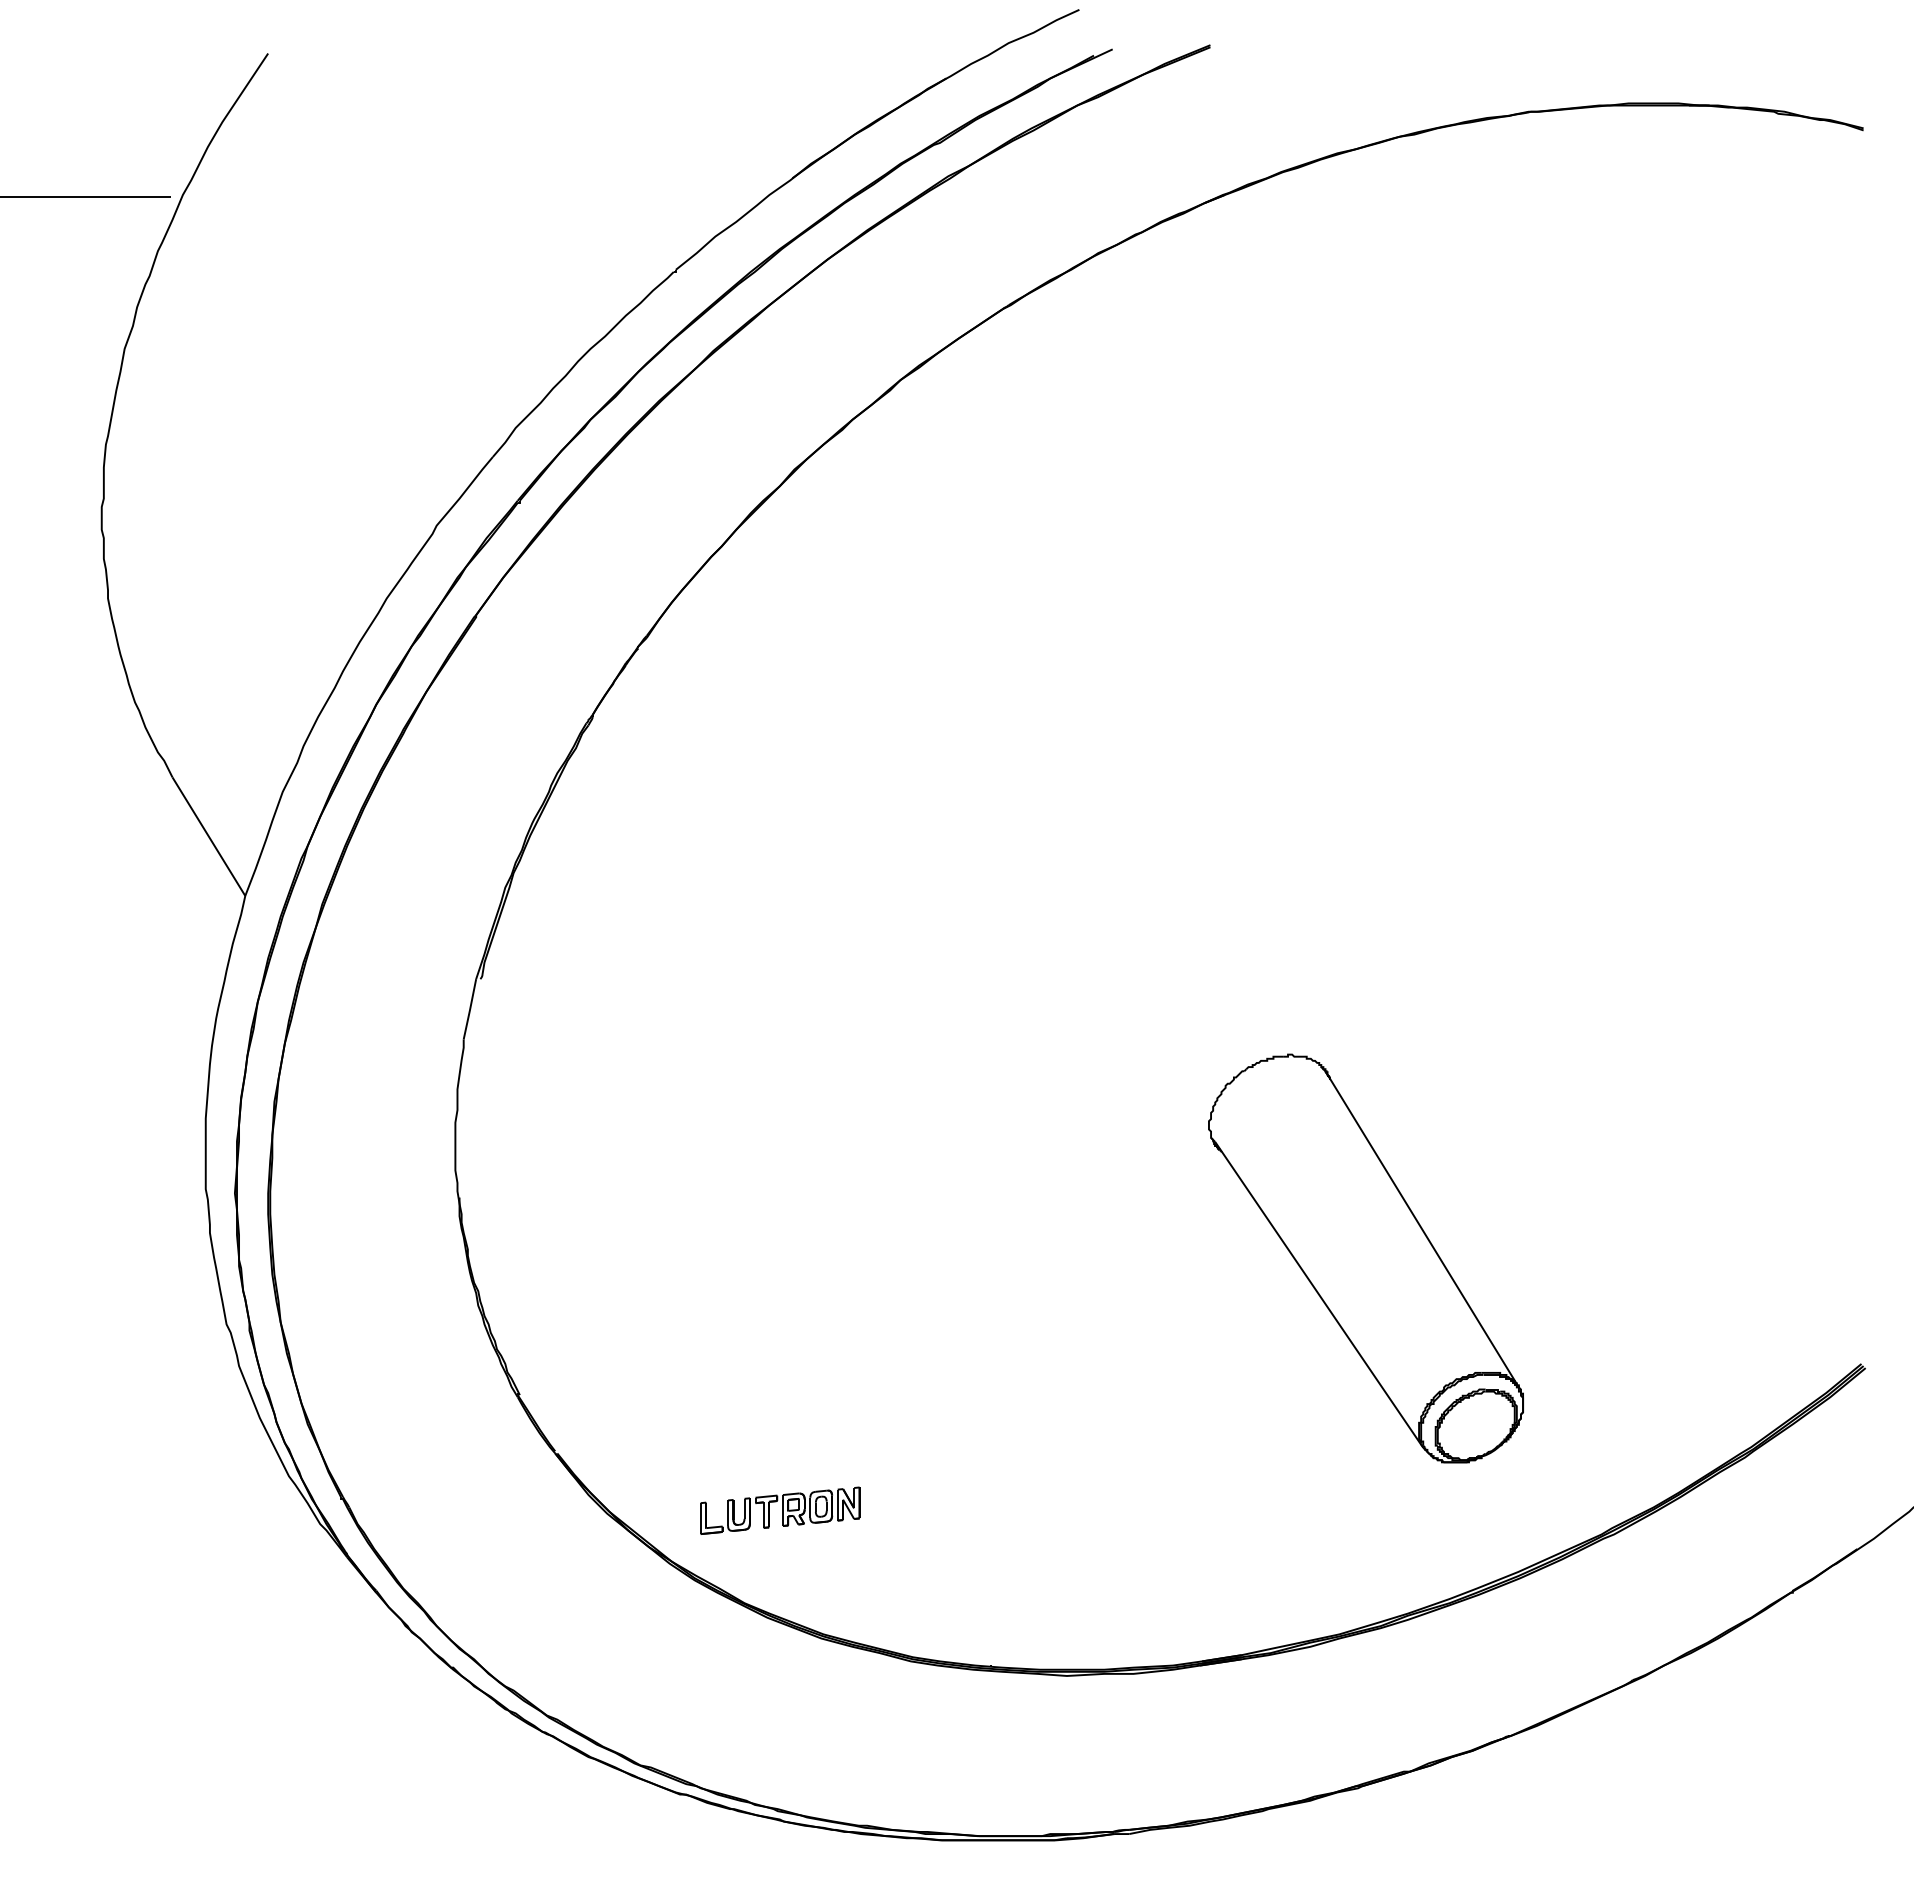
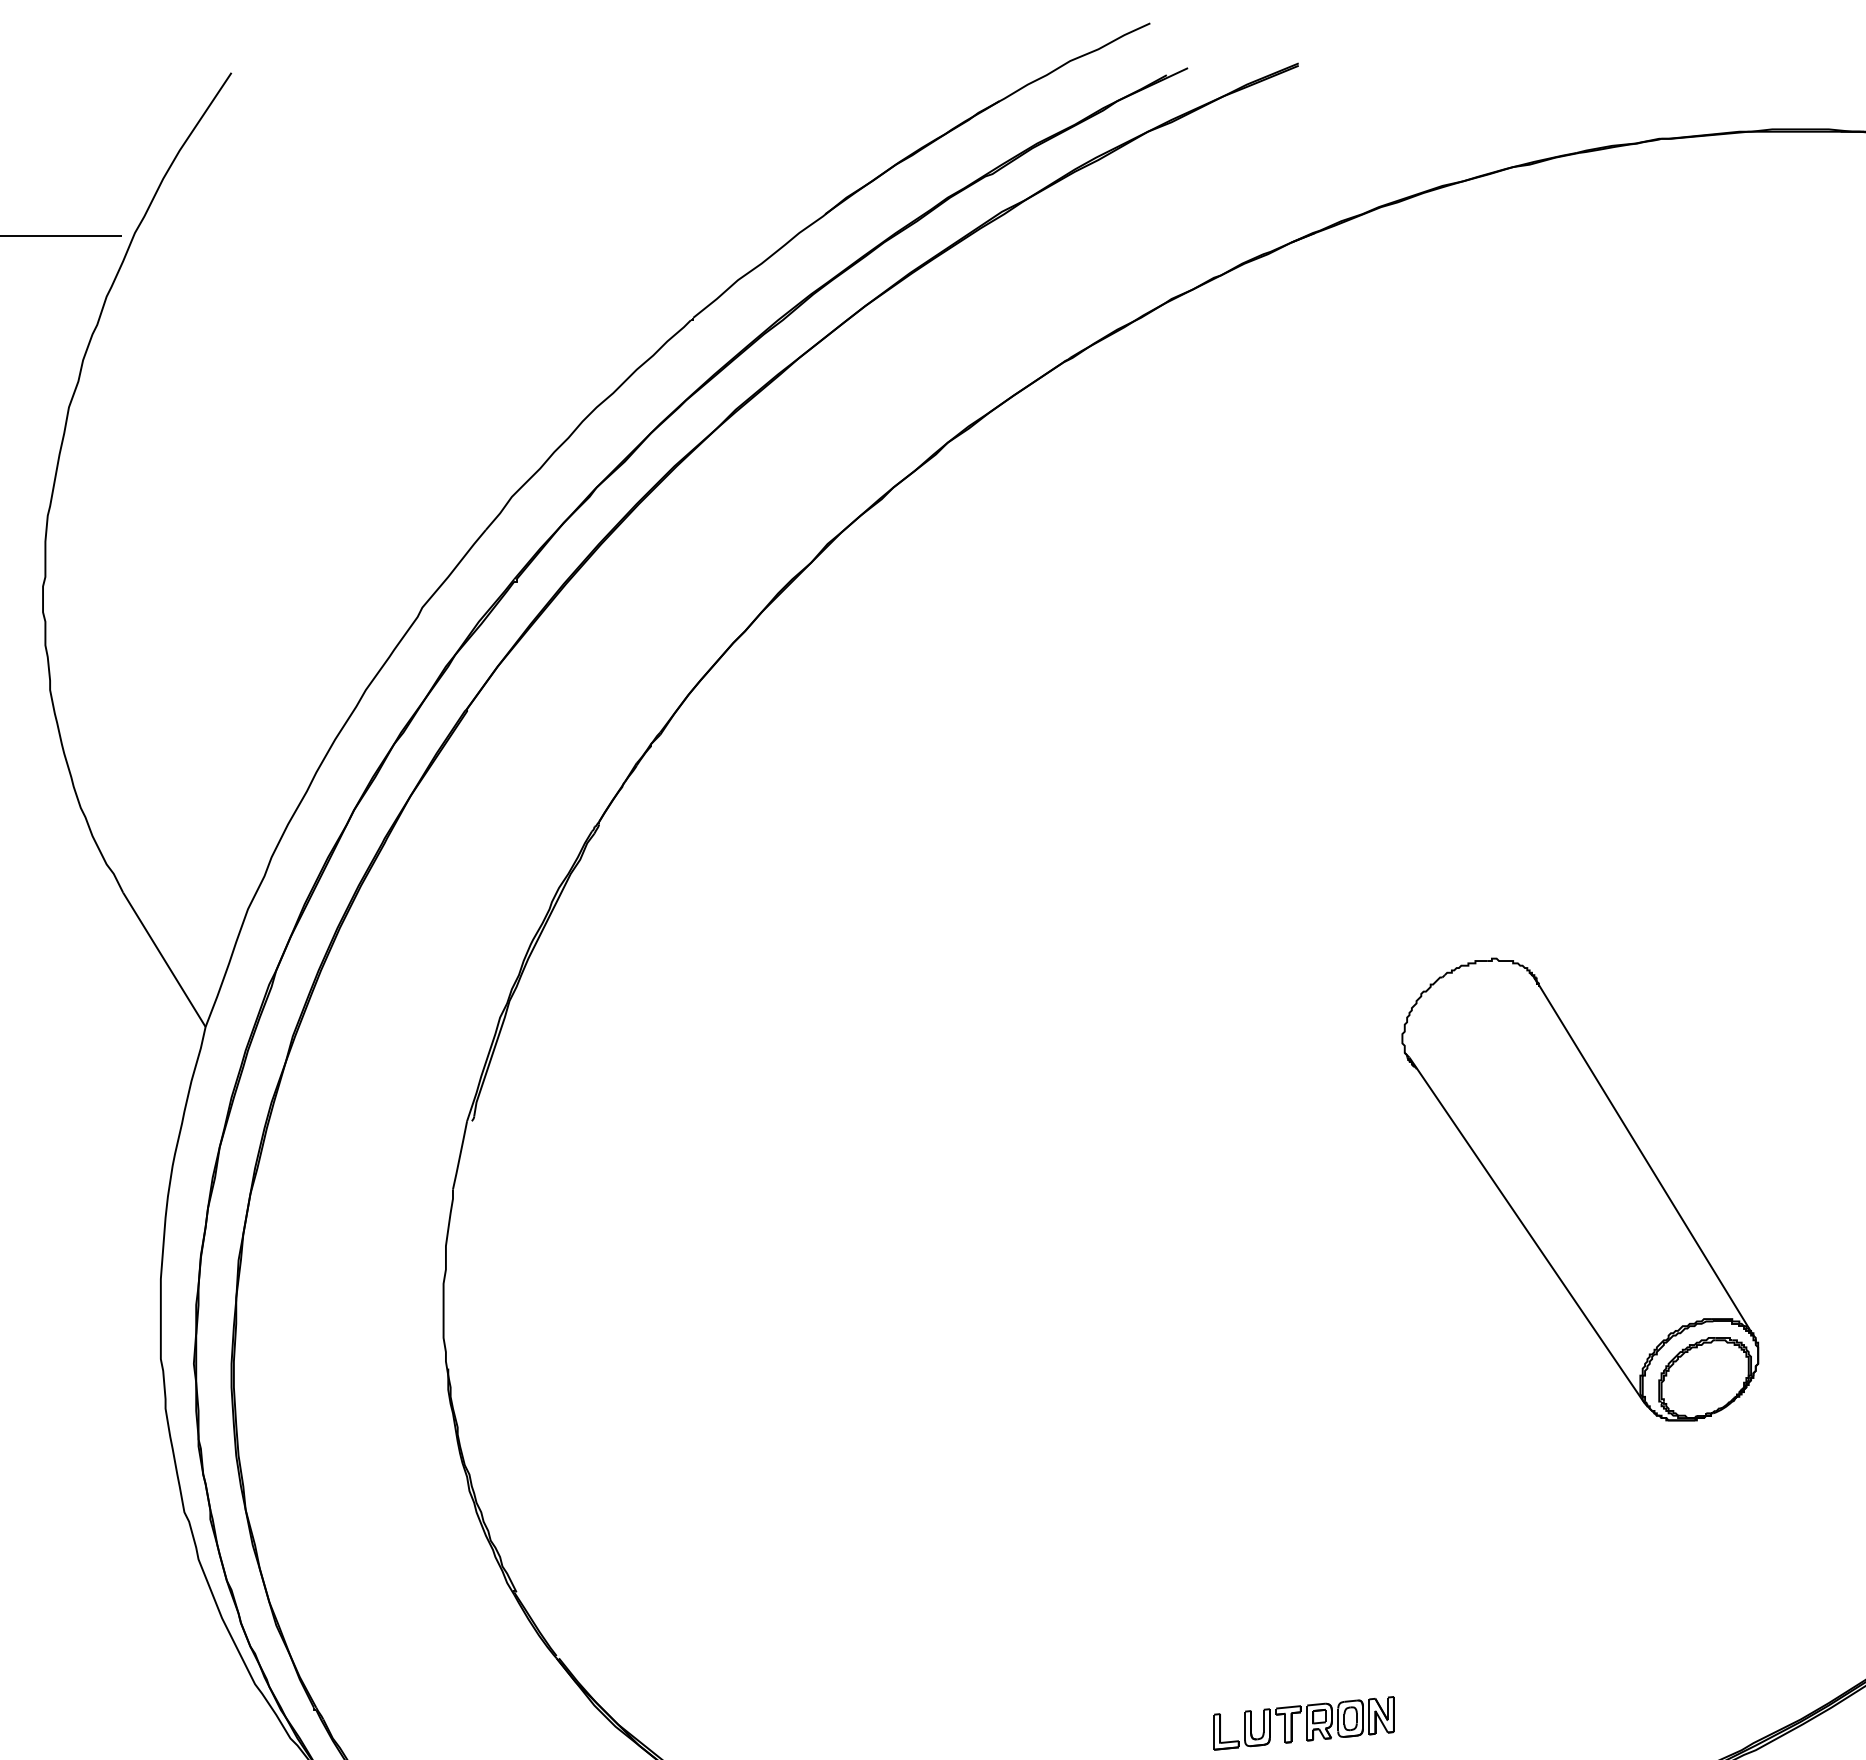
part: (1365, 1258) -> (1579, 1189), moved
part: (780, 1510) -> (1304, 1723), moved

